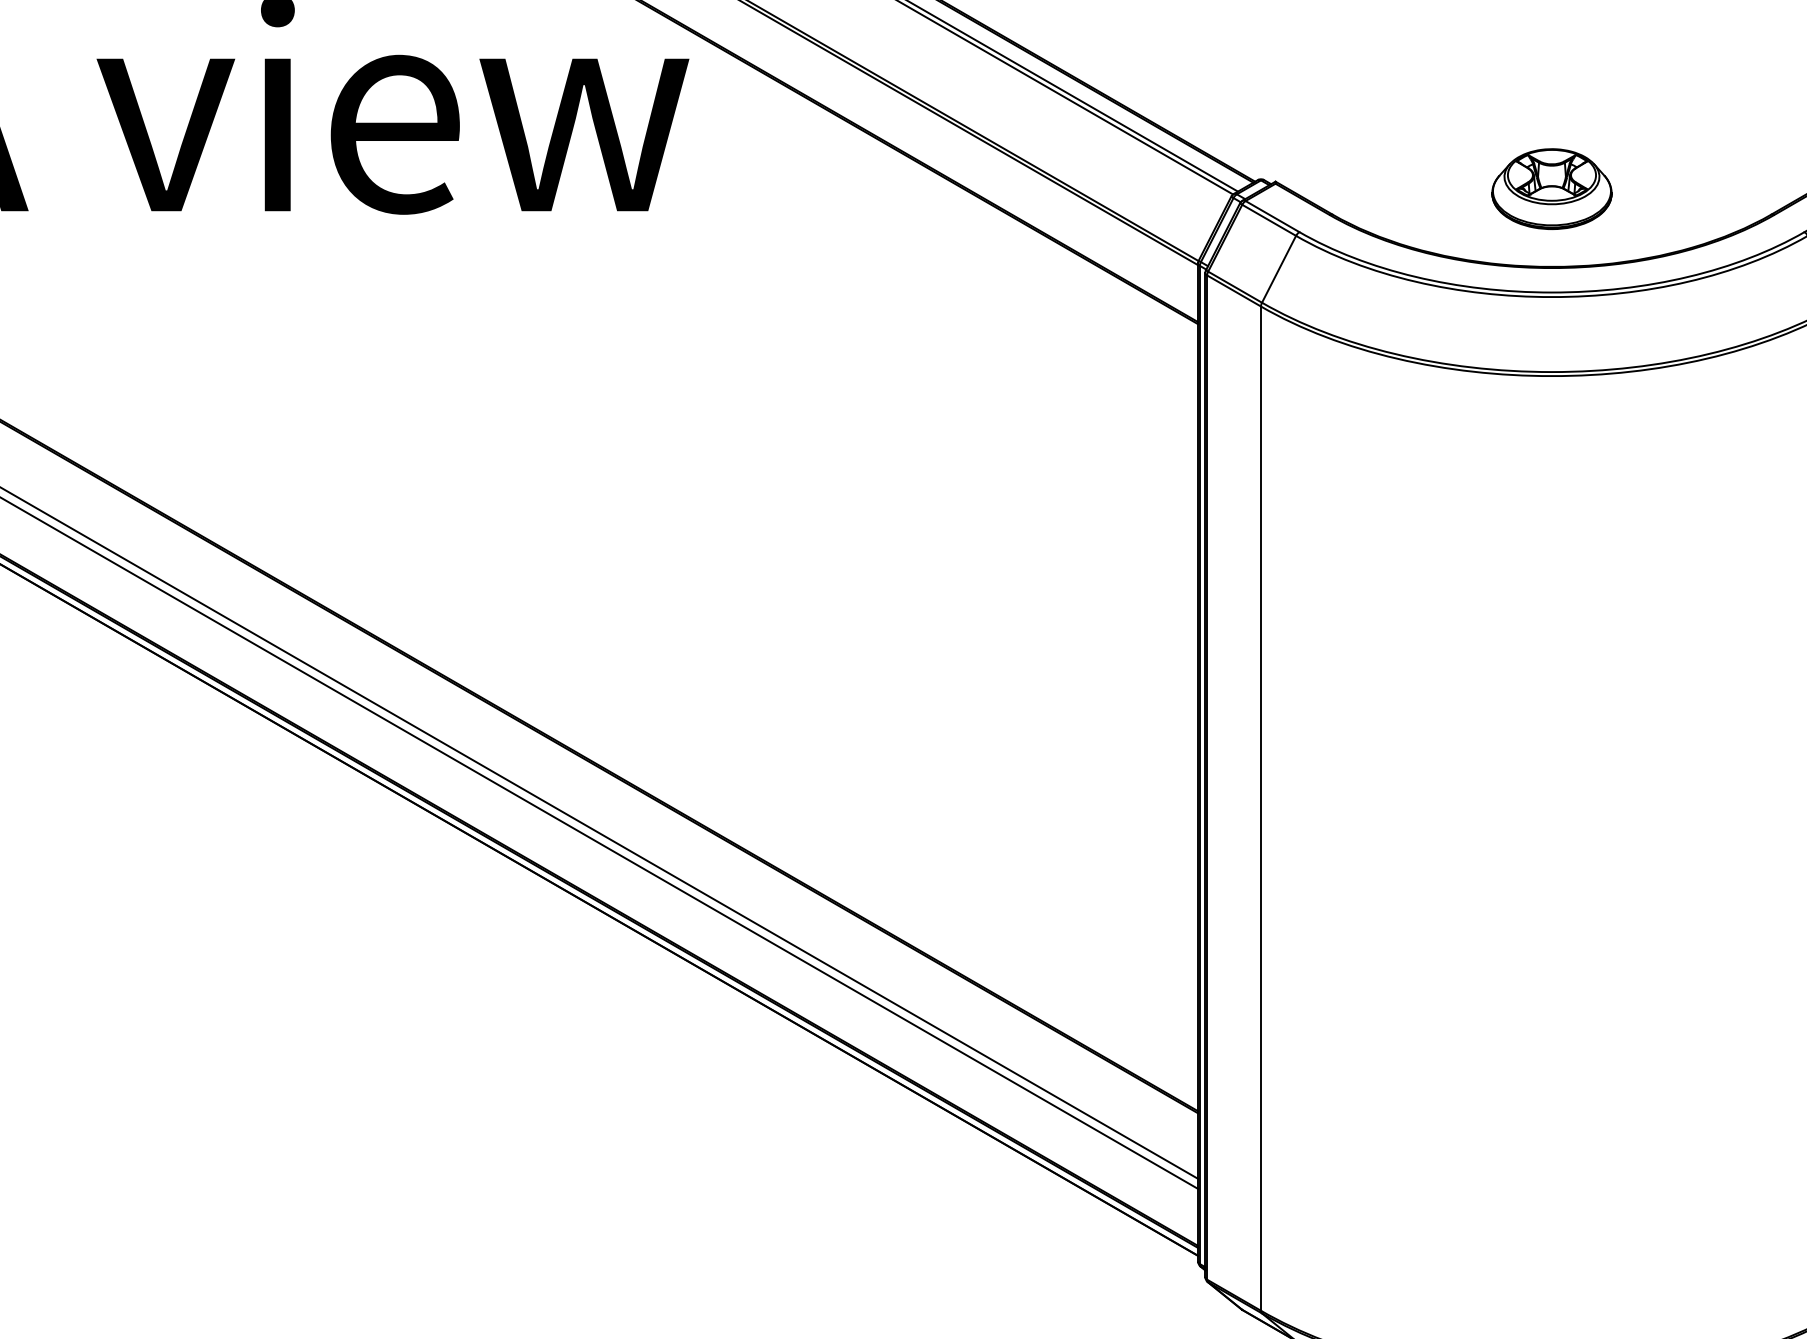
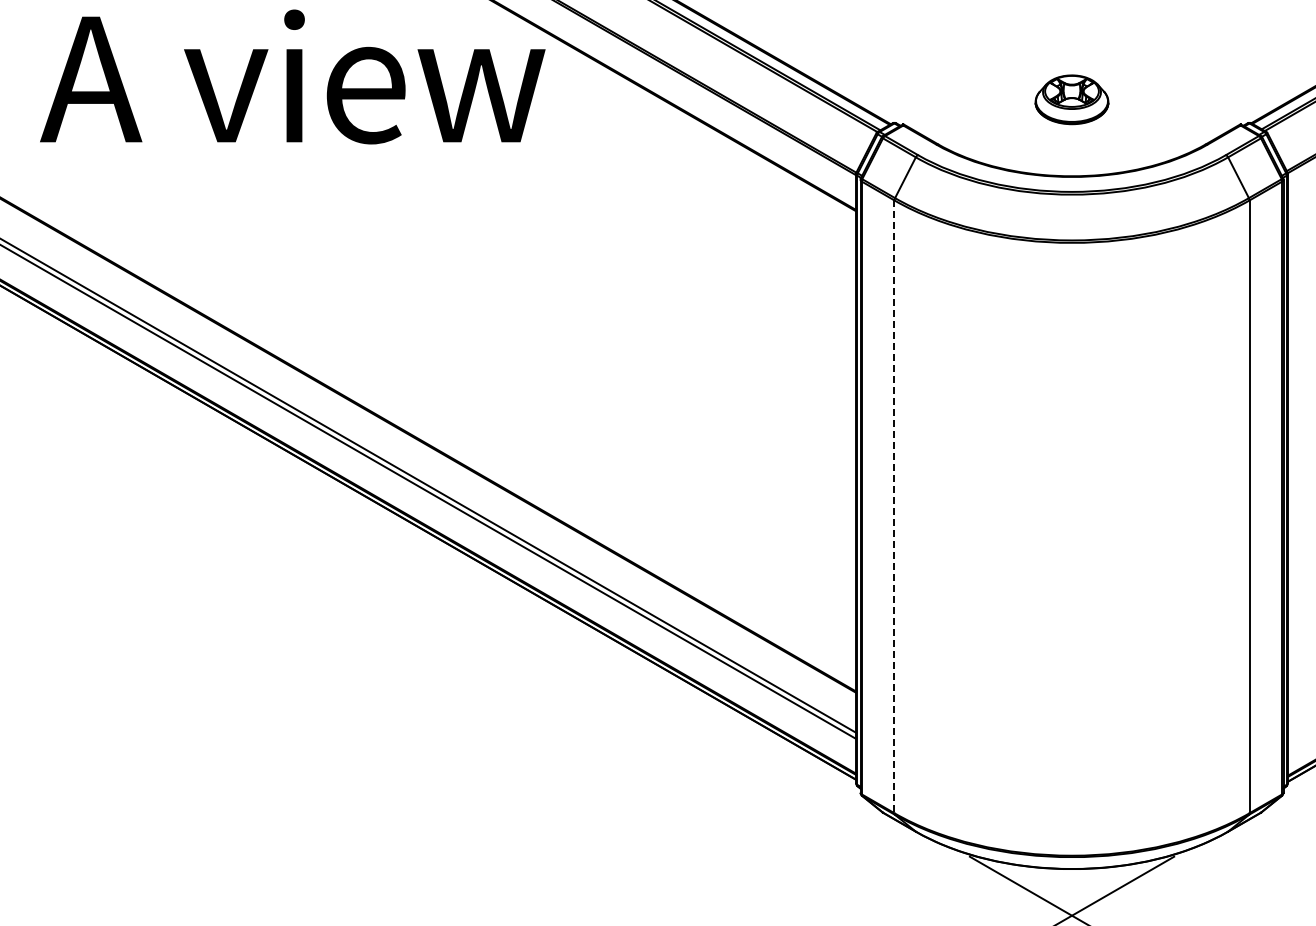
part: (1551, 188) -> (1071, 99), moved
line: (1261, 809) -> (894, 507), solid -> dashed

